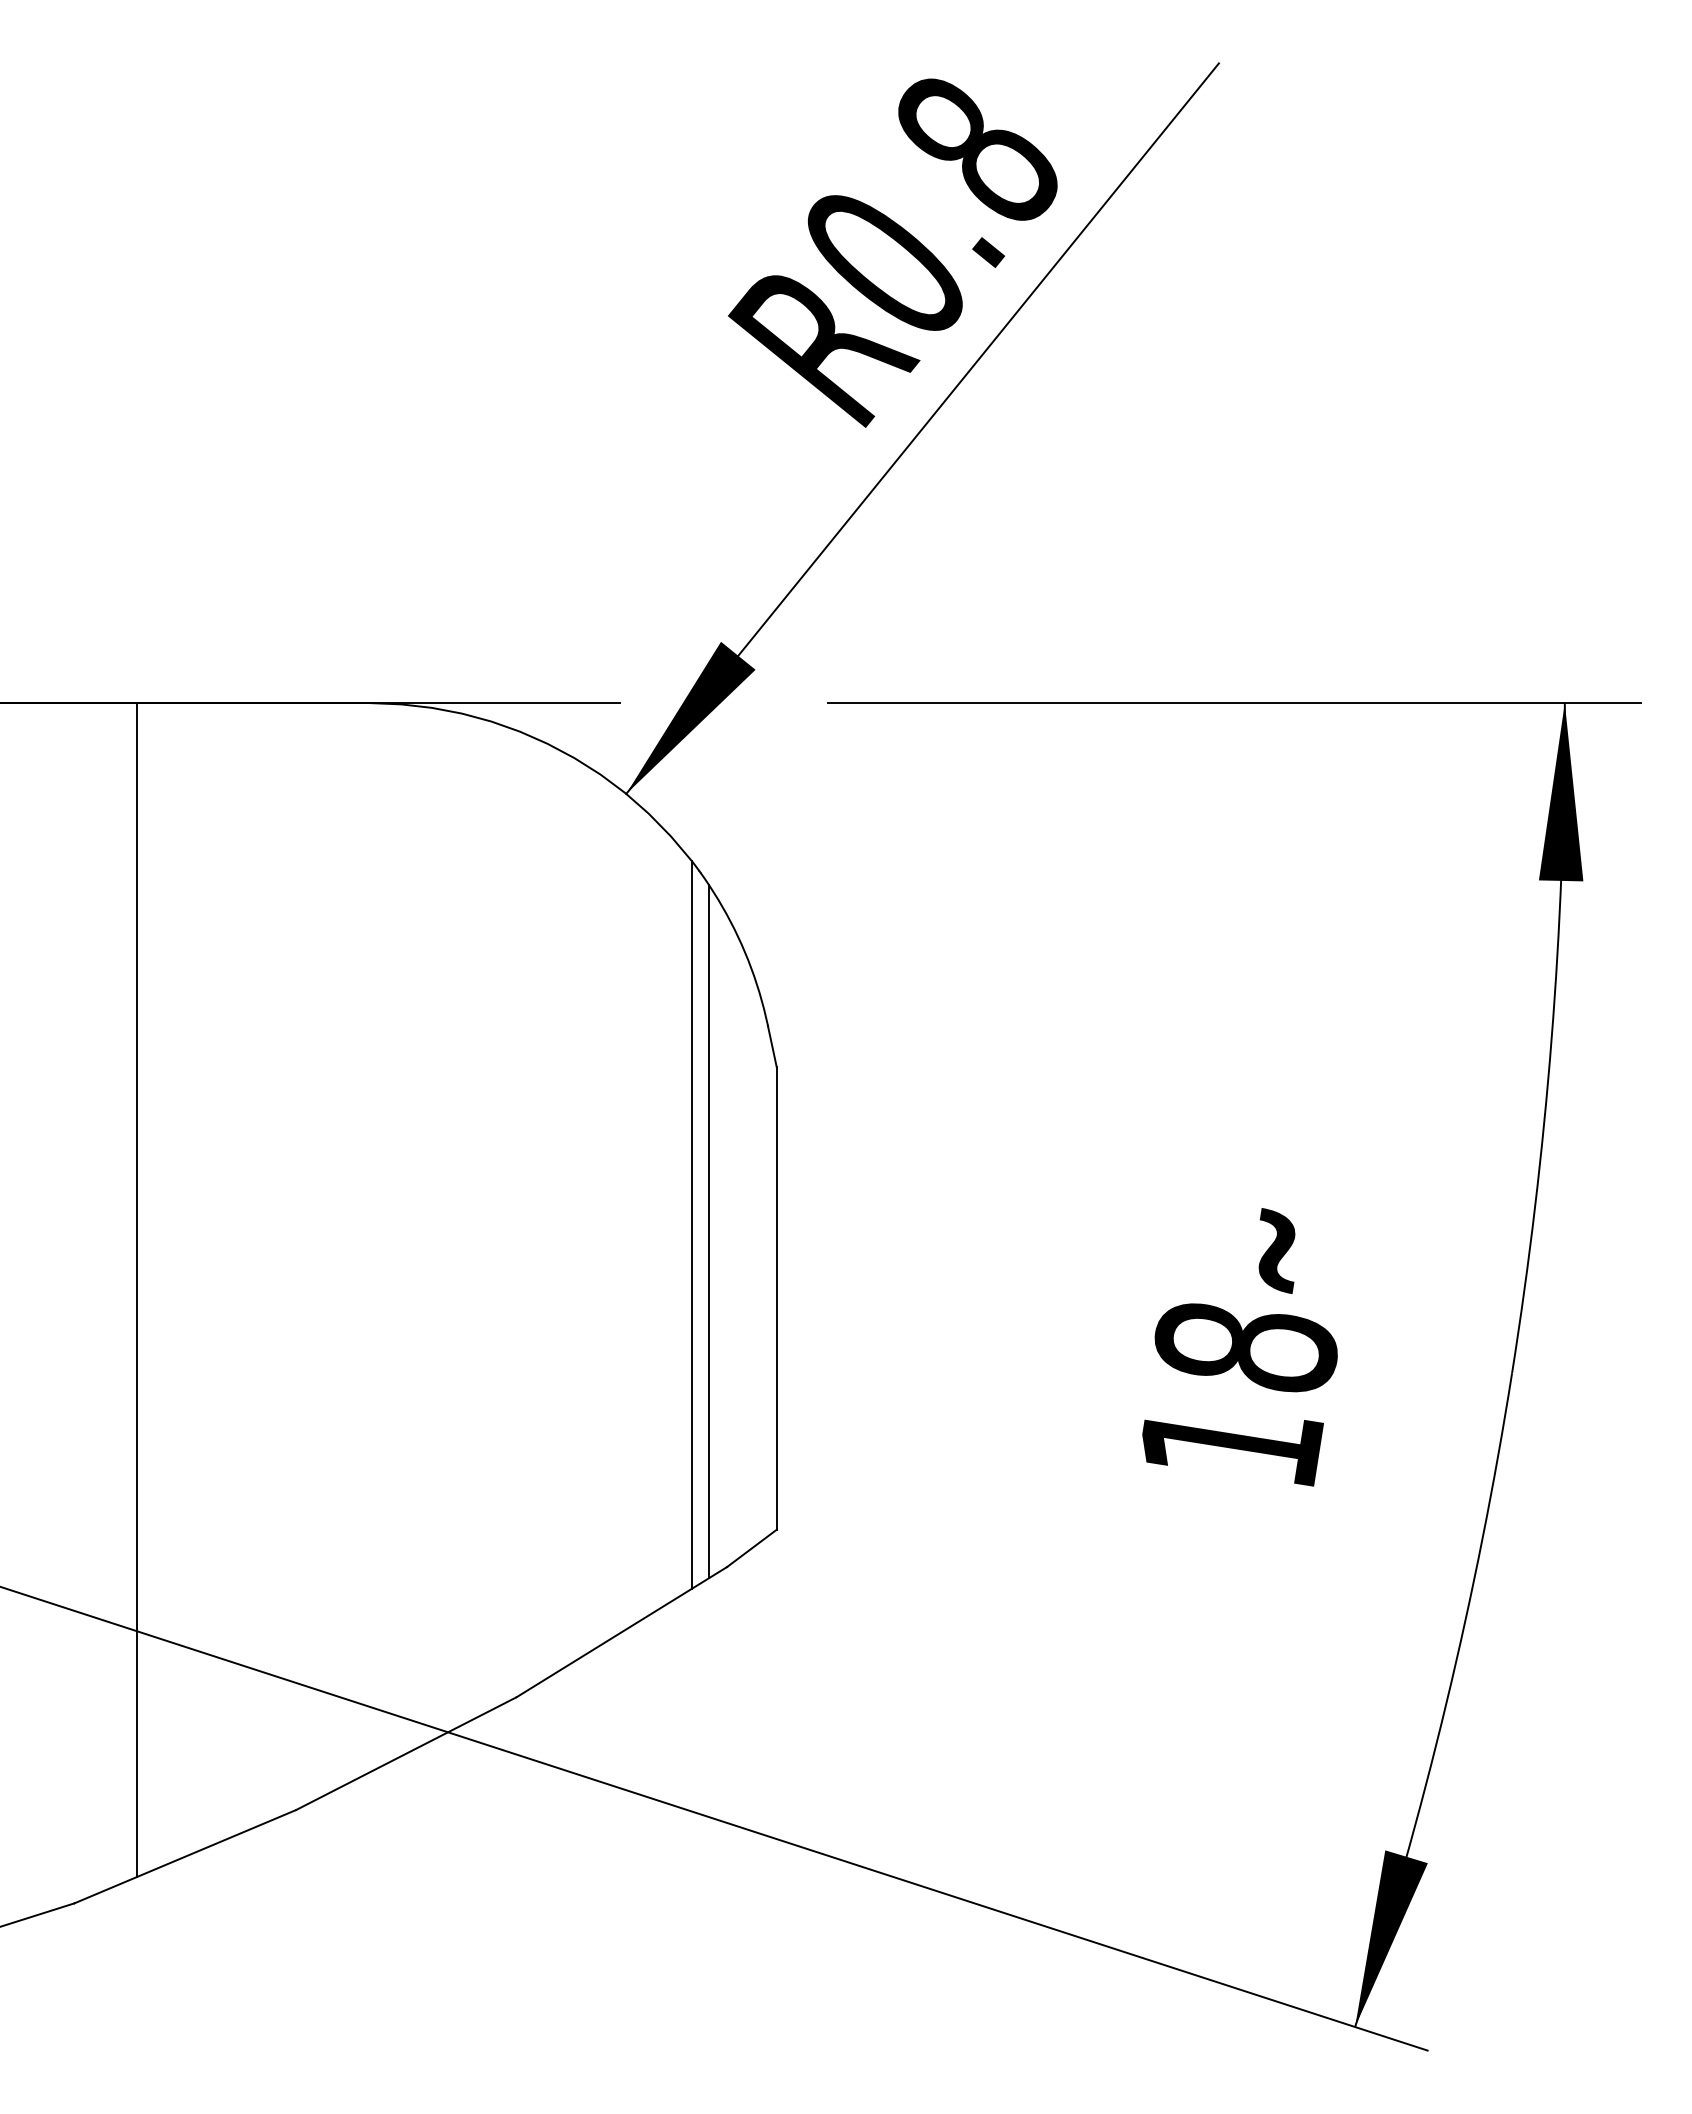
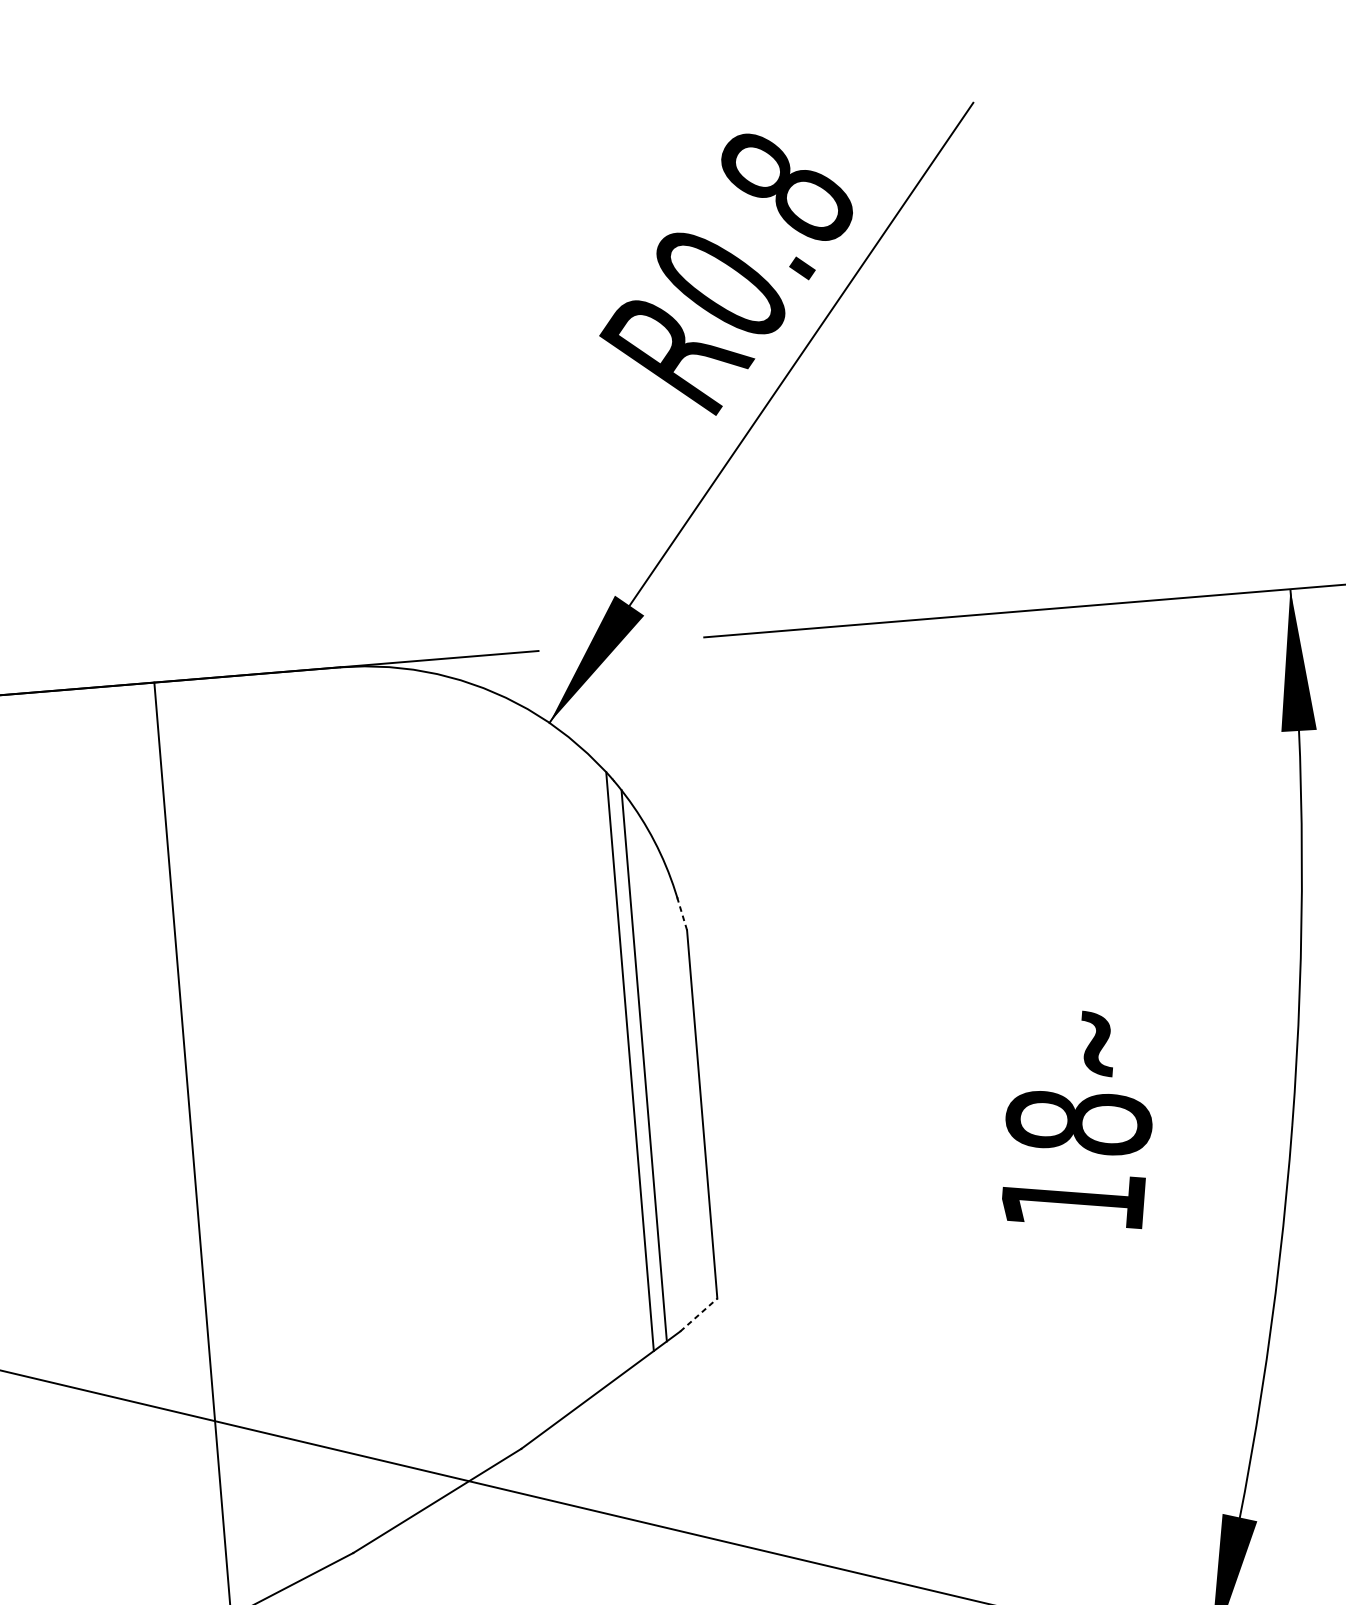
line: (772, 1046) -> (682, 914), solid -> dashed
line: (752, 1548) -> (699, 1315), solid -> dashed

